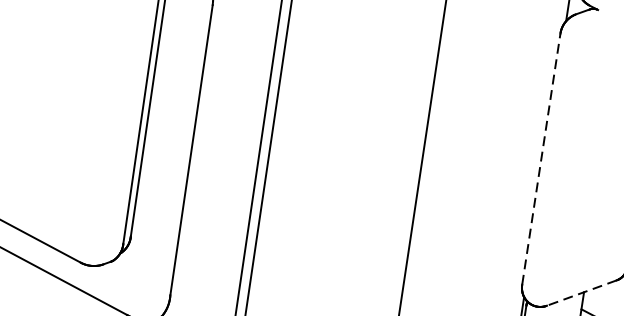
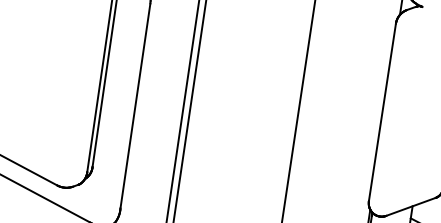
line: (541, 159) -> (382, 112), dashed -> solid
line: (581, 293) -> (410, 207), dashed -> solid

